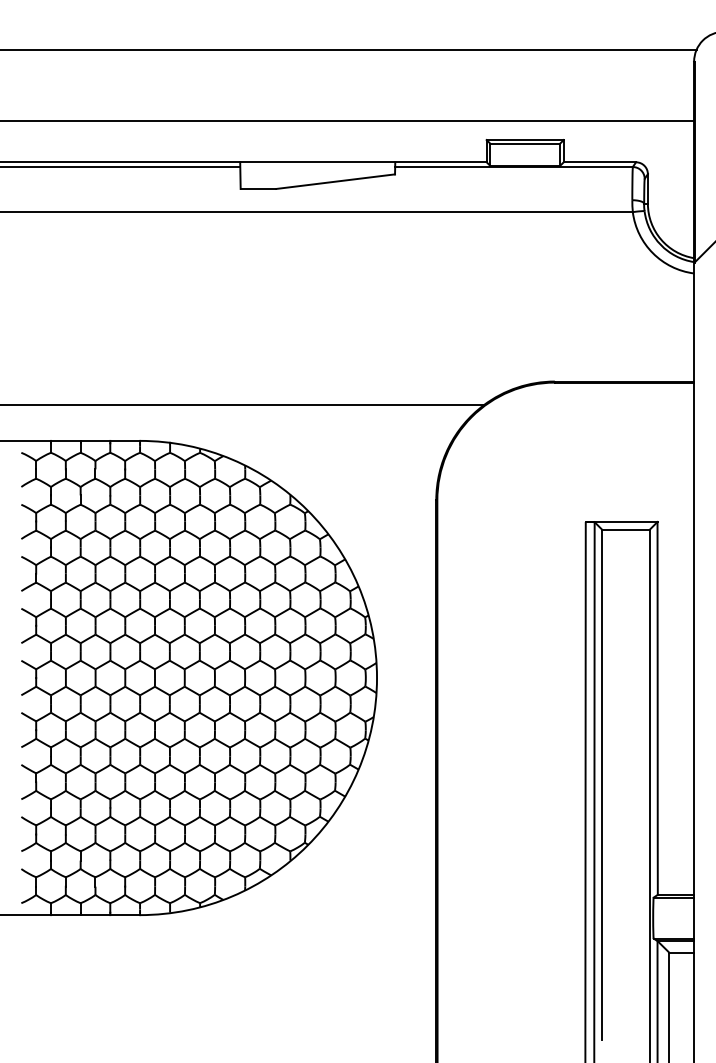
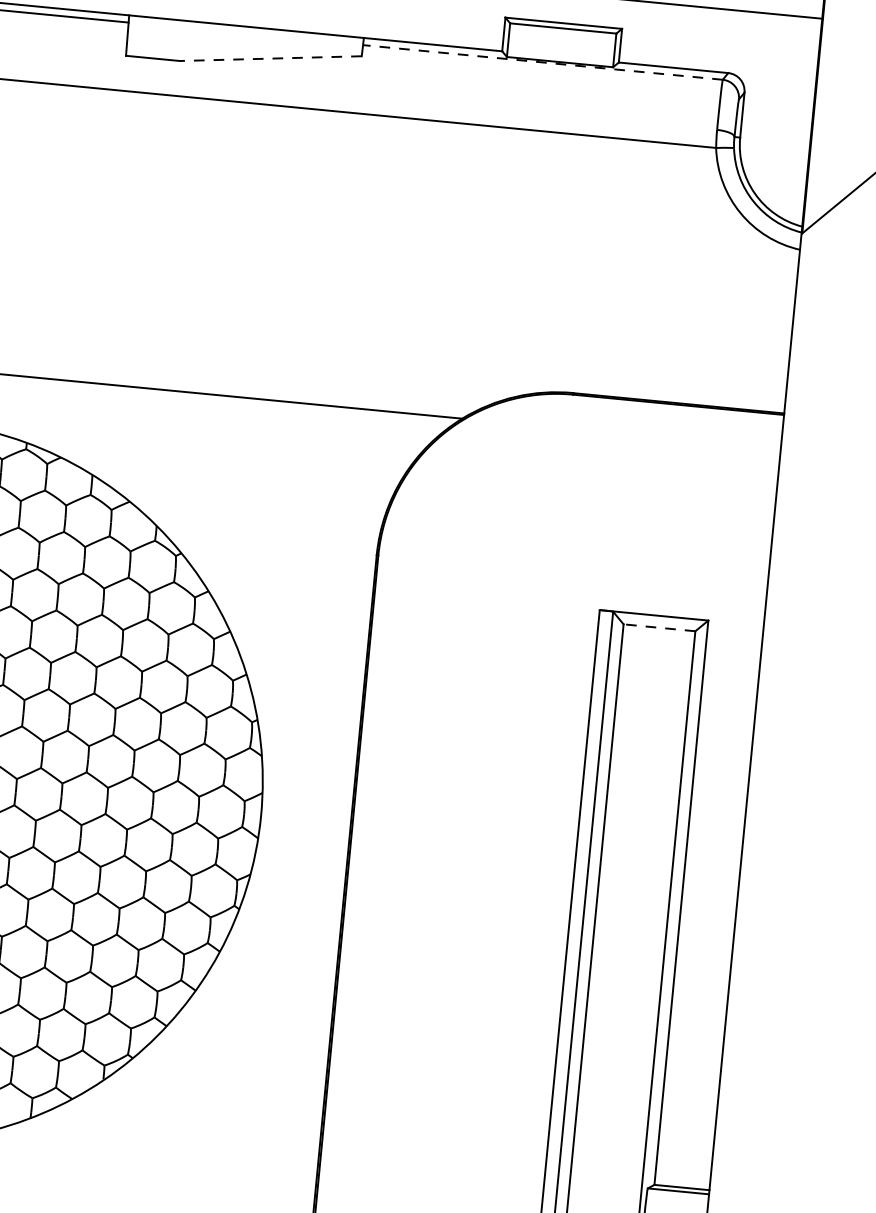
line: (514, 167) -> (543, 63), solid -> dashed
line: (335, 181) -> (270, 58), solid -> dashed
line: (625, 529) -> (658, 627), solid -> dashed

